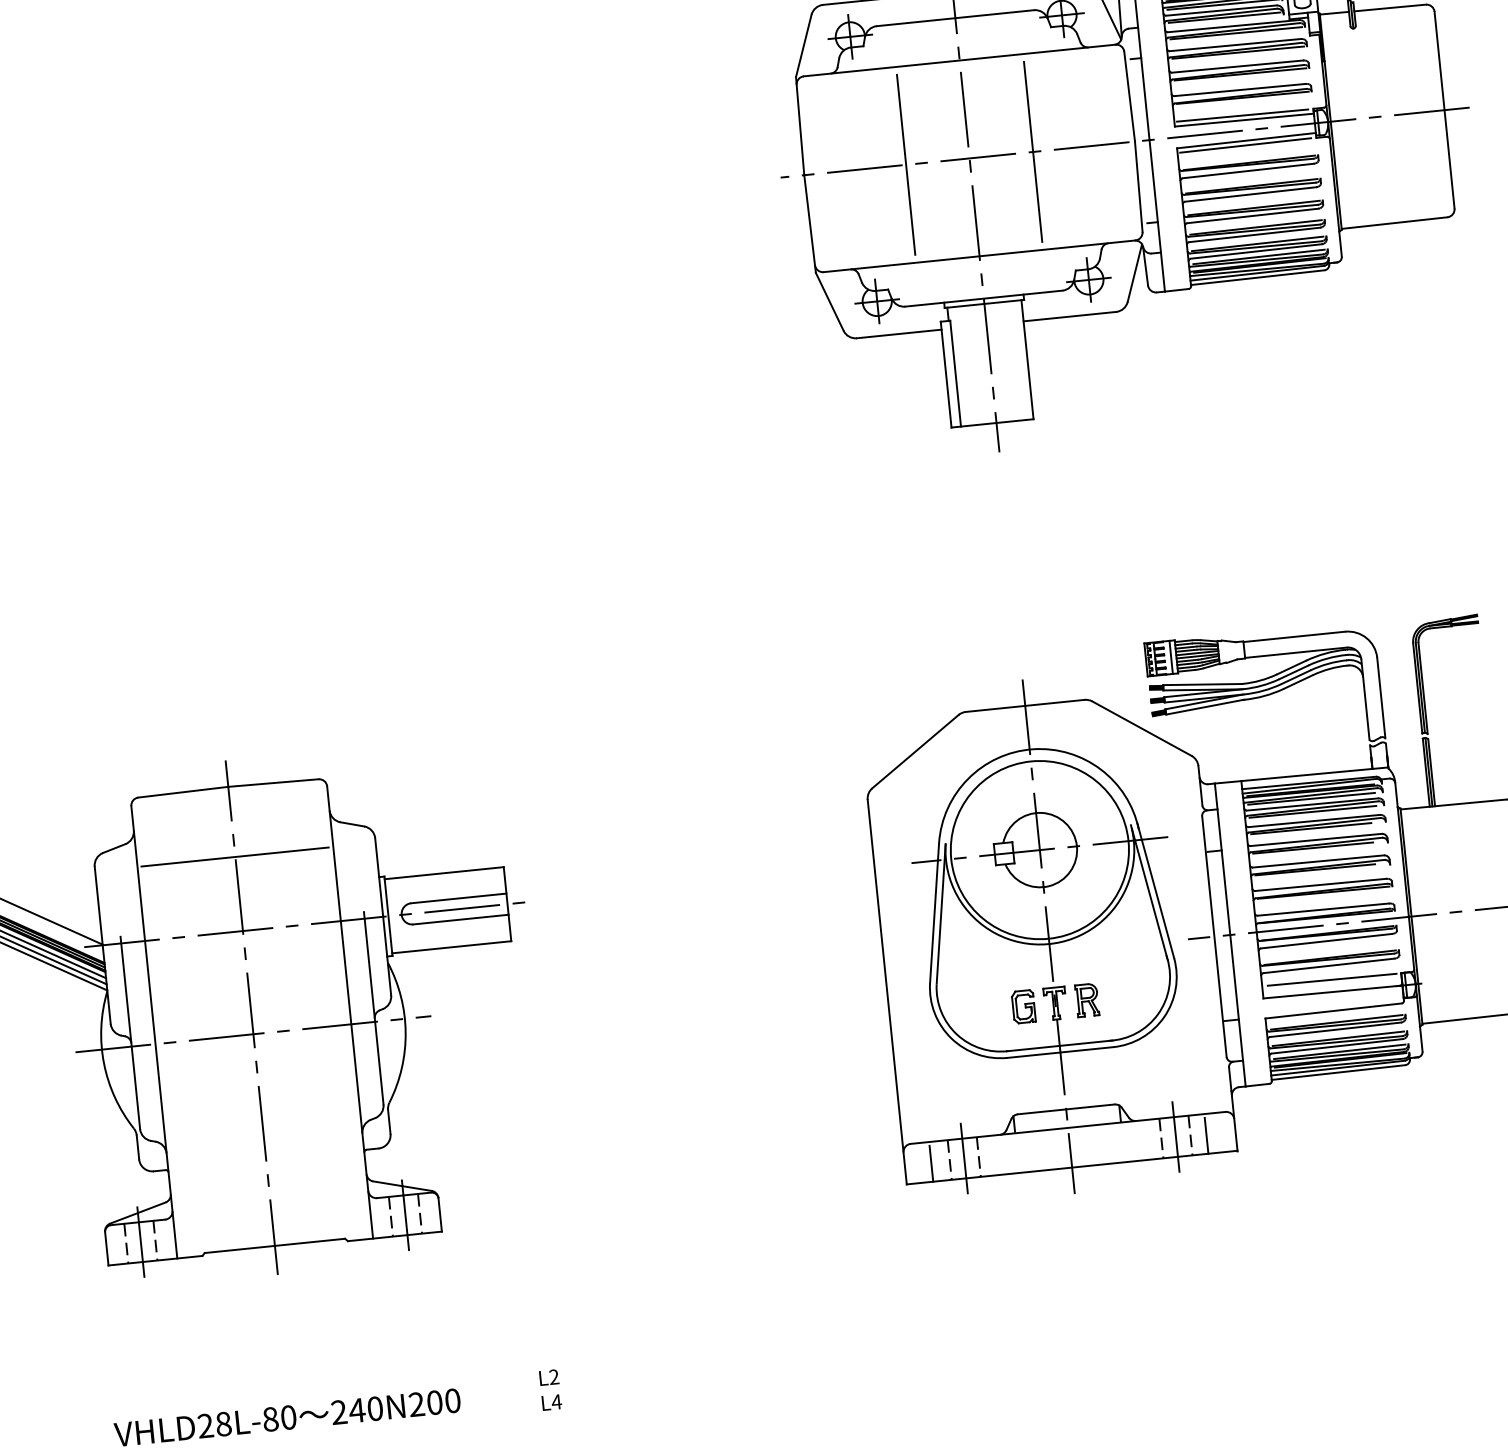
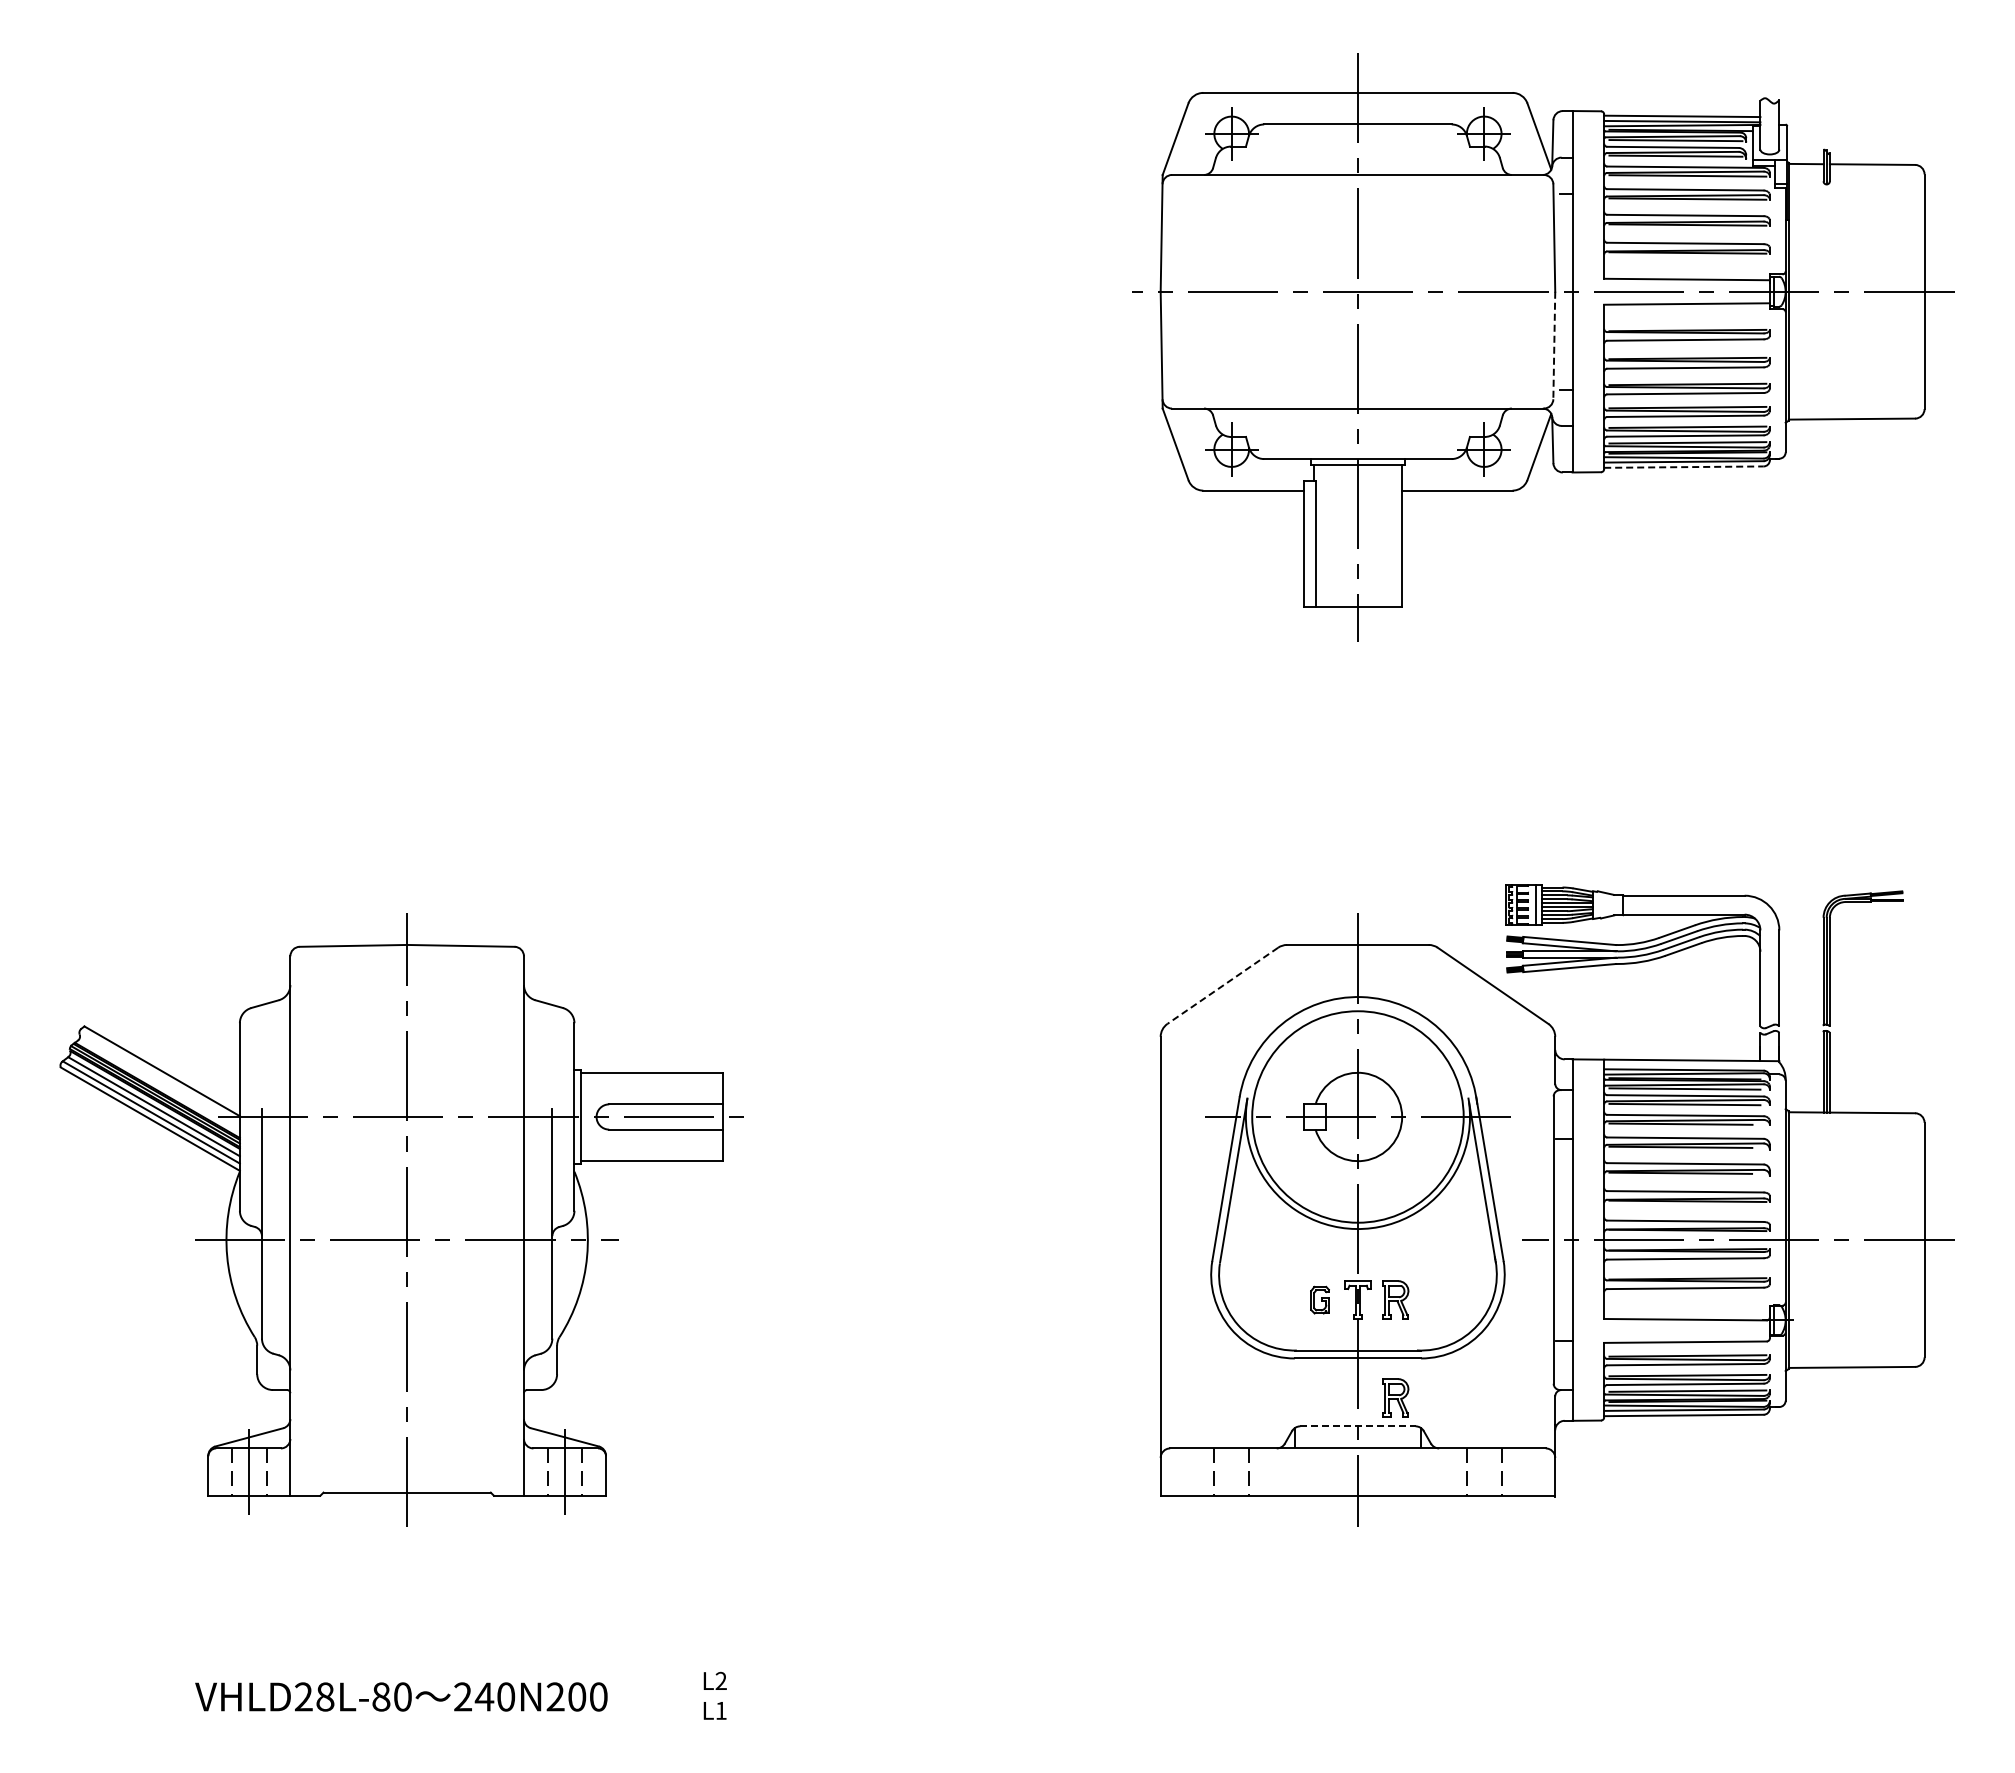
line: (1242, 115) -> (1685, 273), removed
line: (1245, 145) -> (1685, 309), removed
line: (1032, 151) -> (1433, 291), removed
line: (906, 164) -> (1282, 291), removed
line: (1138, 186) -> (1554, 345), solid -> dashed
line: (1257, 278) -> (1683, 467), solid -> dashed
line: (915, 752) -> (1222, 986), solid -> dashed
line: (234, 856) -> (406, 1028), removed
line: (1332, 979) -> (1687, 1304), removed
part: (1023, 1007) -> (1319, 1300), size x0.7
part: (1095, 1082) -> (1395, 1397), added
line: (1065, 1109) -> (1357, 1426), solid -> dashed
line: (1206, 1135) -> (1520, 1473), removed
line: (1176, 1136) -> (1484, 1471), removed
line: (964, 1158) -> (1231, 1471), removed
line: (931, 1163) -> (1192, 1473), removed
text: (556, 1401) -> (721, 1710), L4 -> L1

